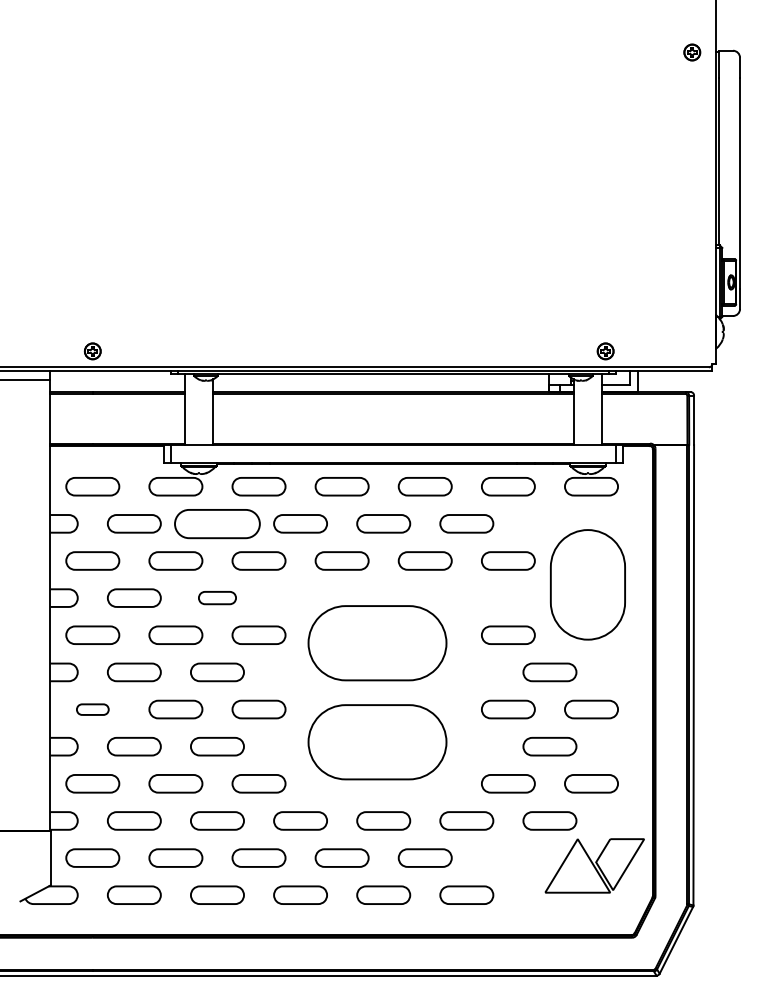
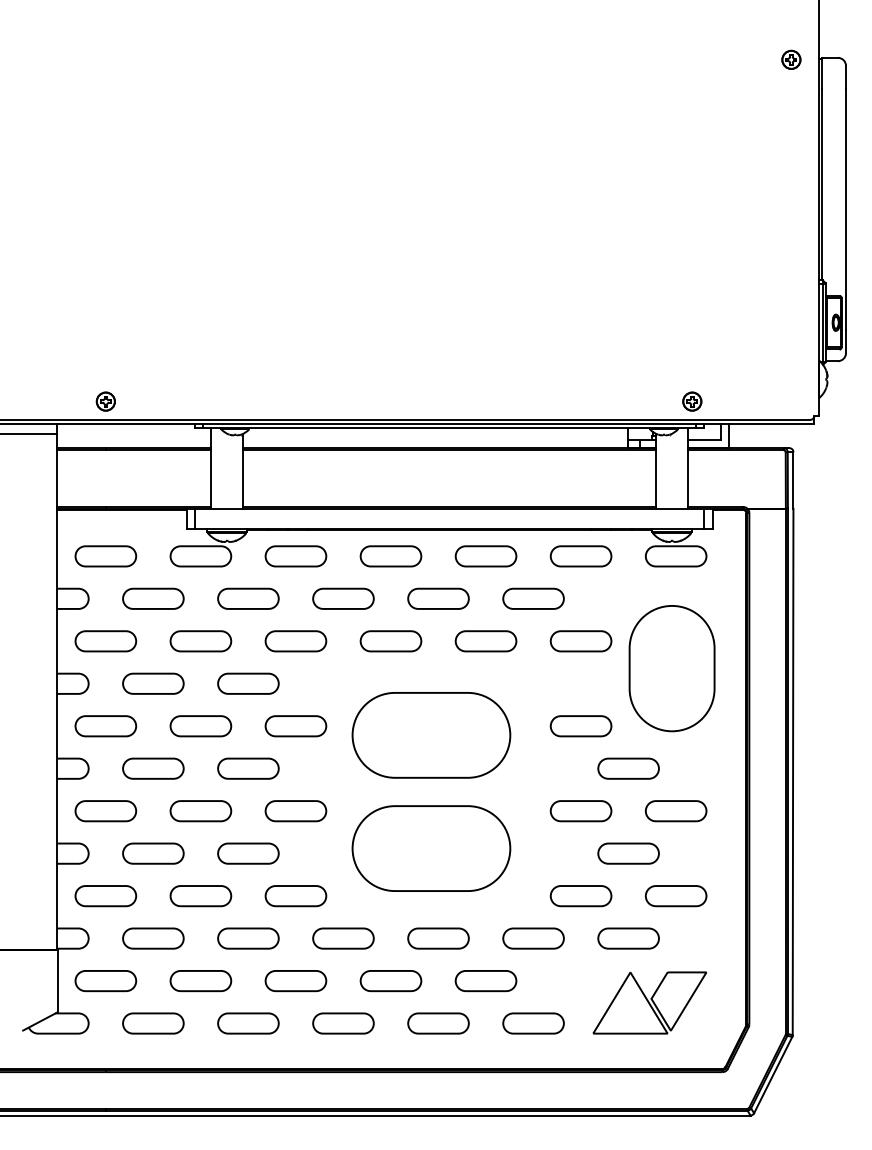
part: (217, 523) -> (248, 598), size x0.62
part: (217, 597) -> (248, 683), size x1.43
part: (92, 709) -> (105, 811), size x1.67
part: (594, 865) -> (649, 1002), moved

